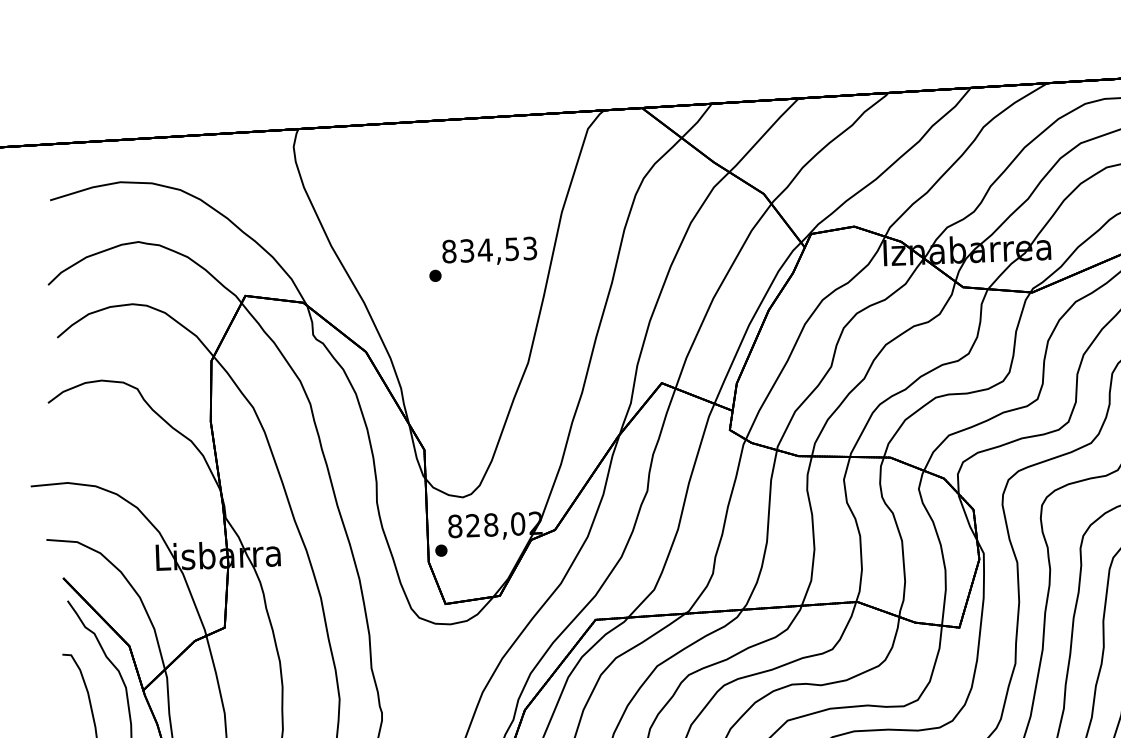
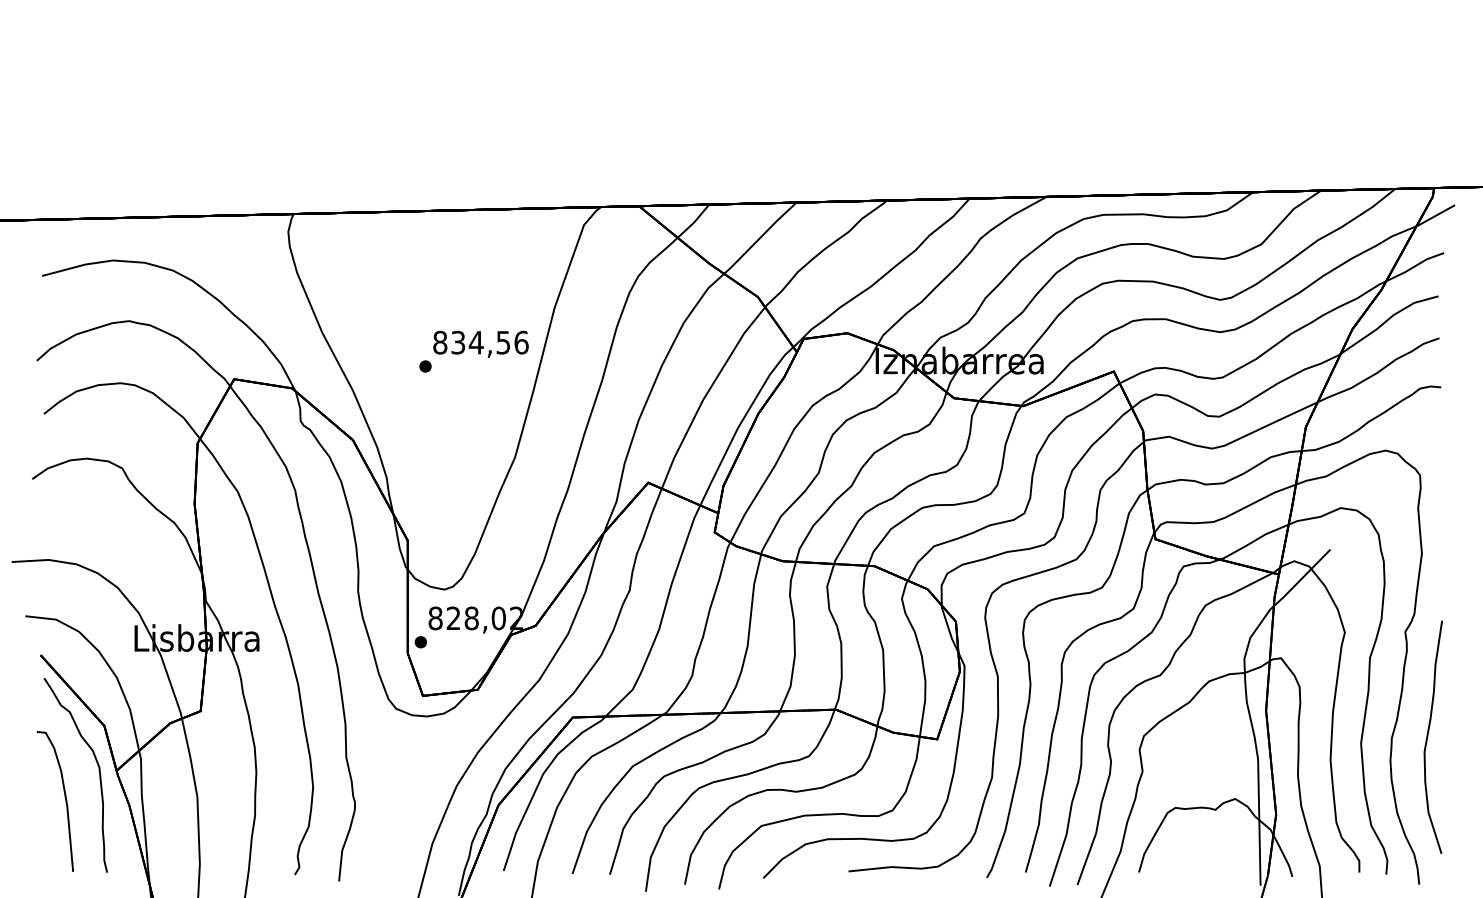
text: (530, 248) -> (521, 342), 834,53 -> 834,56

